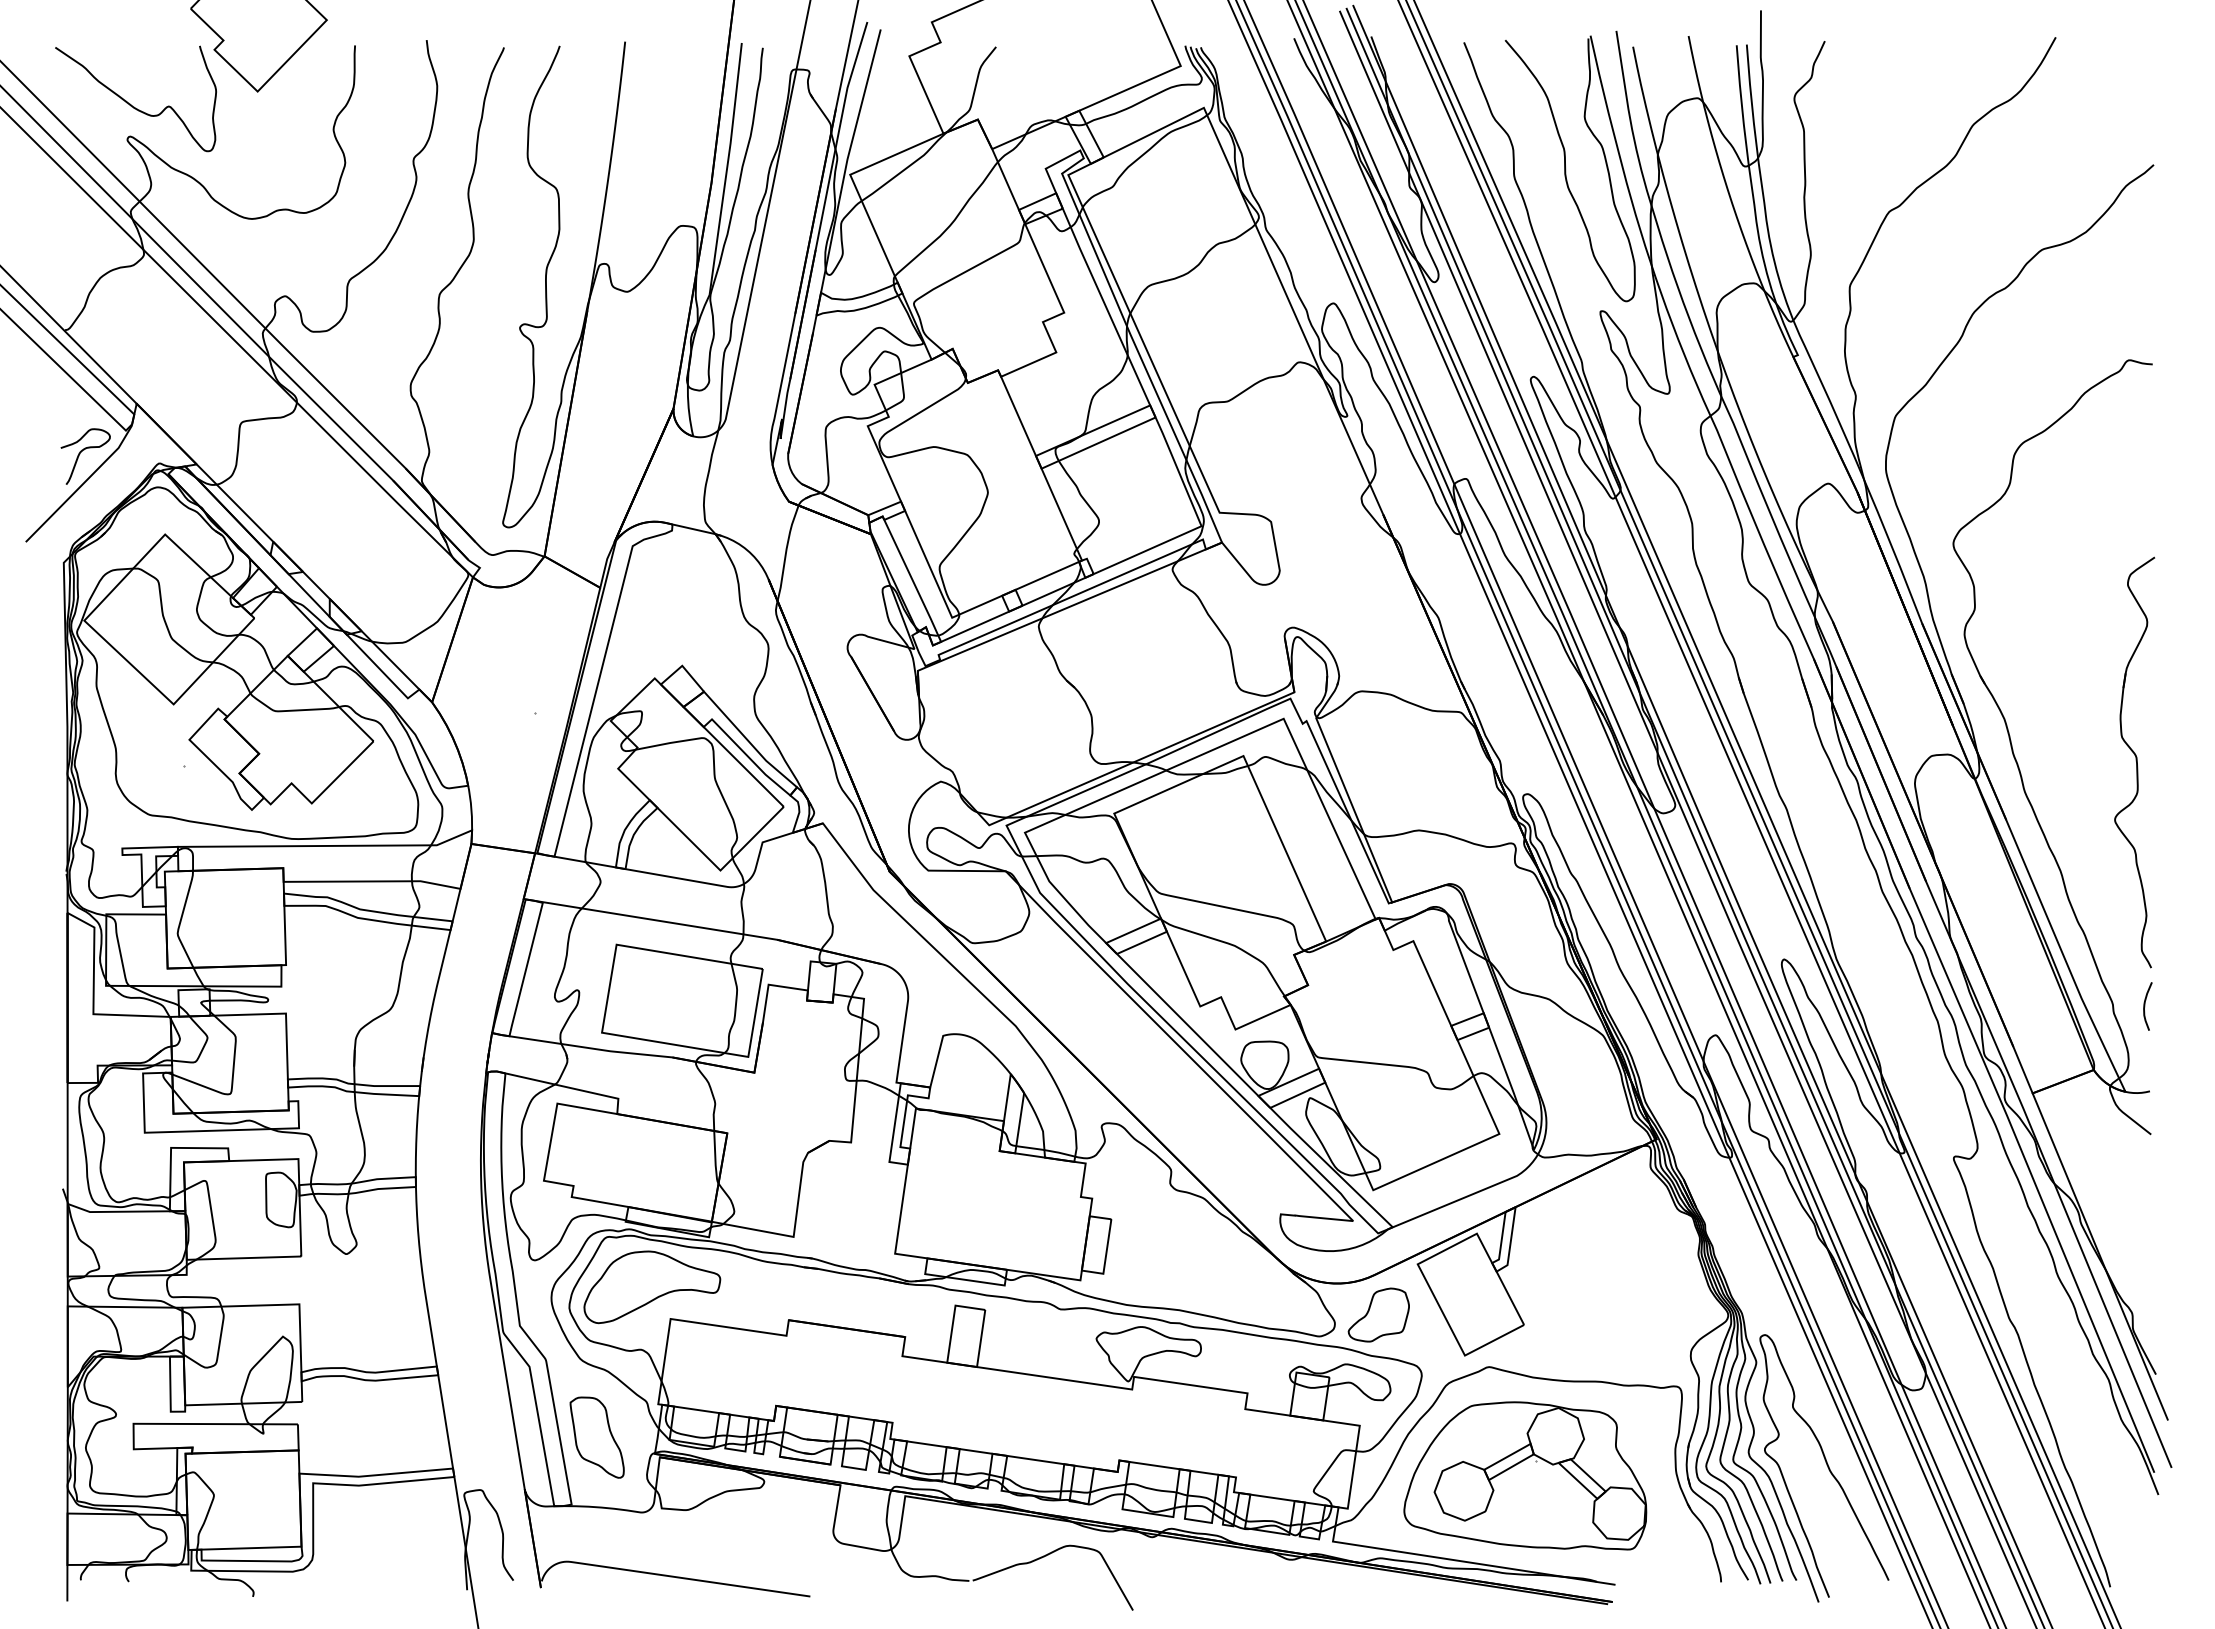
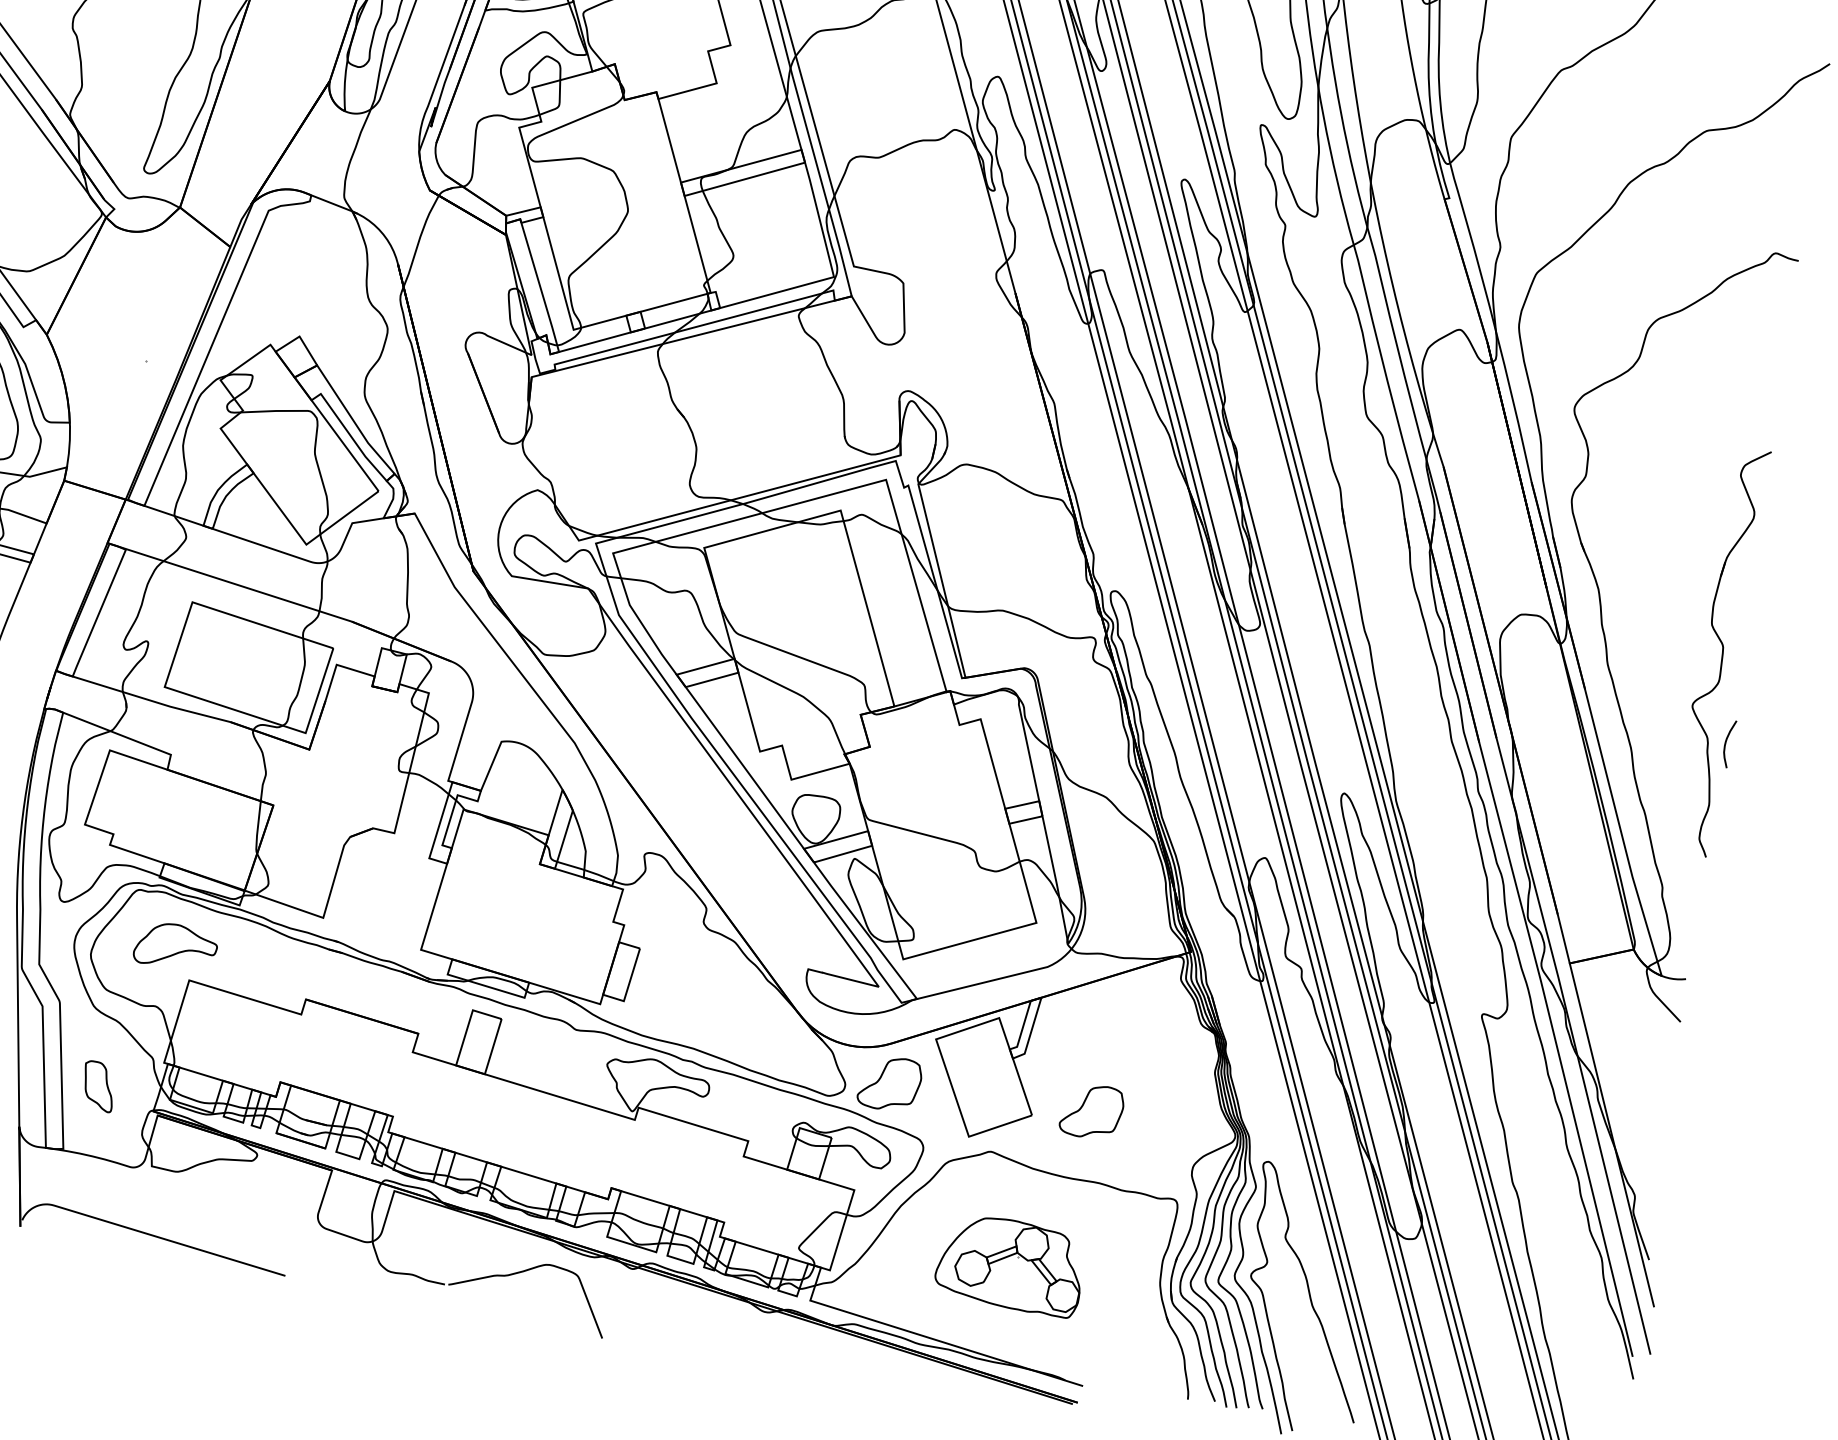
curve: (2145, 1006) -> (1726, 743), moved
part: (652, 1287) -> (176, 946), size x0.6
part: (1582, 1311) -> (1091, 1110), added
part: (596, 1437) -> (98, 1086), size x0.6
part: (1525, 1475) -> (1010, 1264), size x0.6

